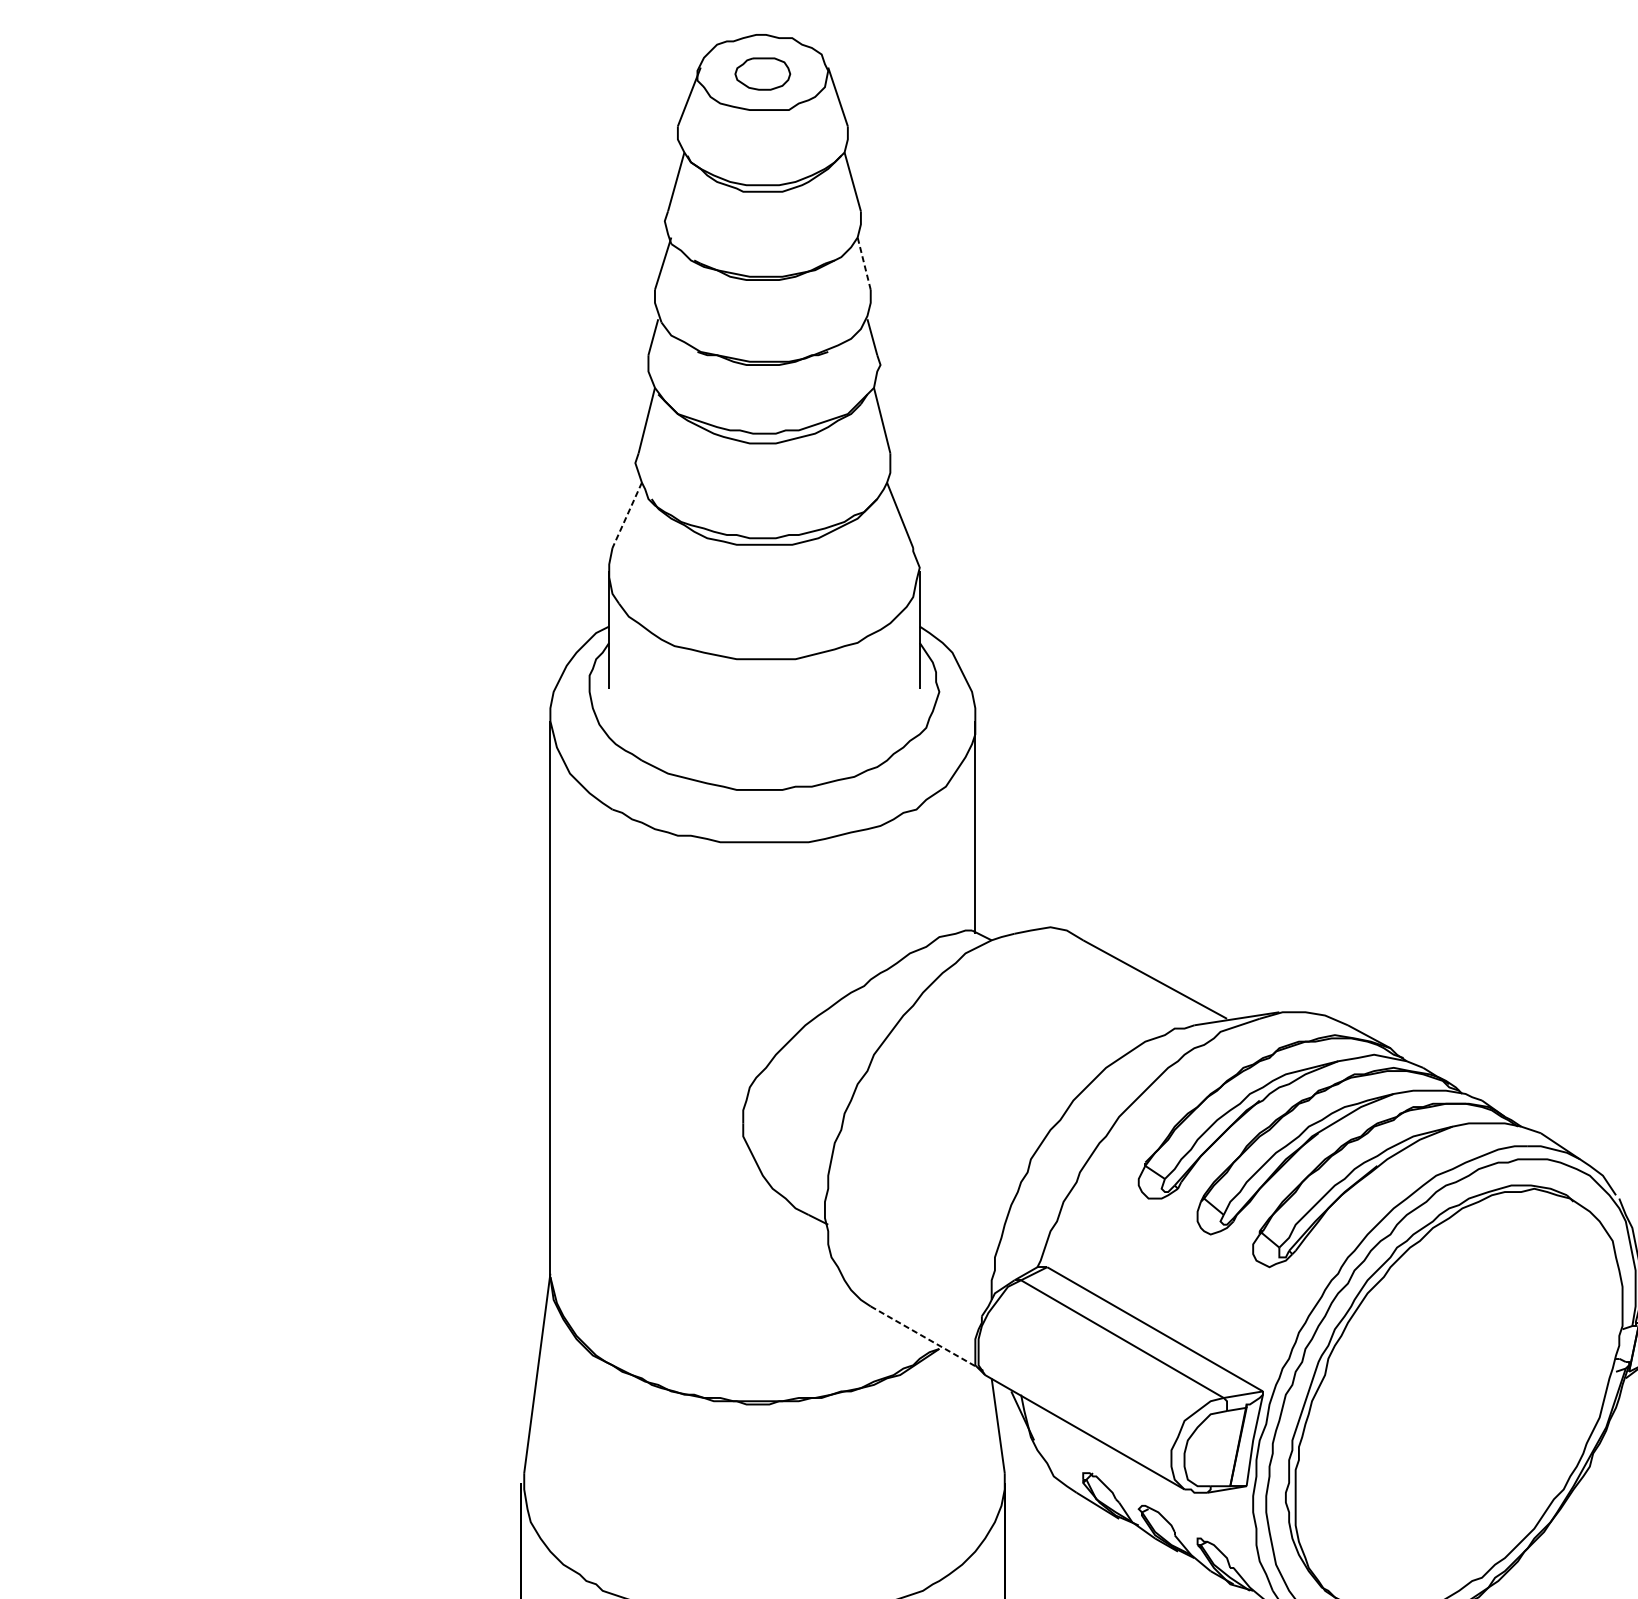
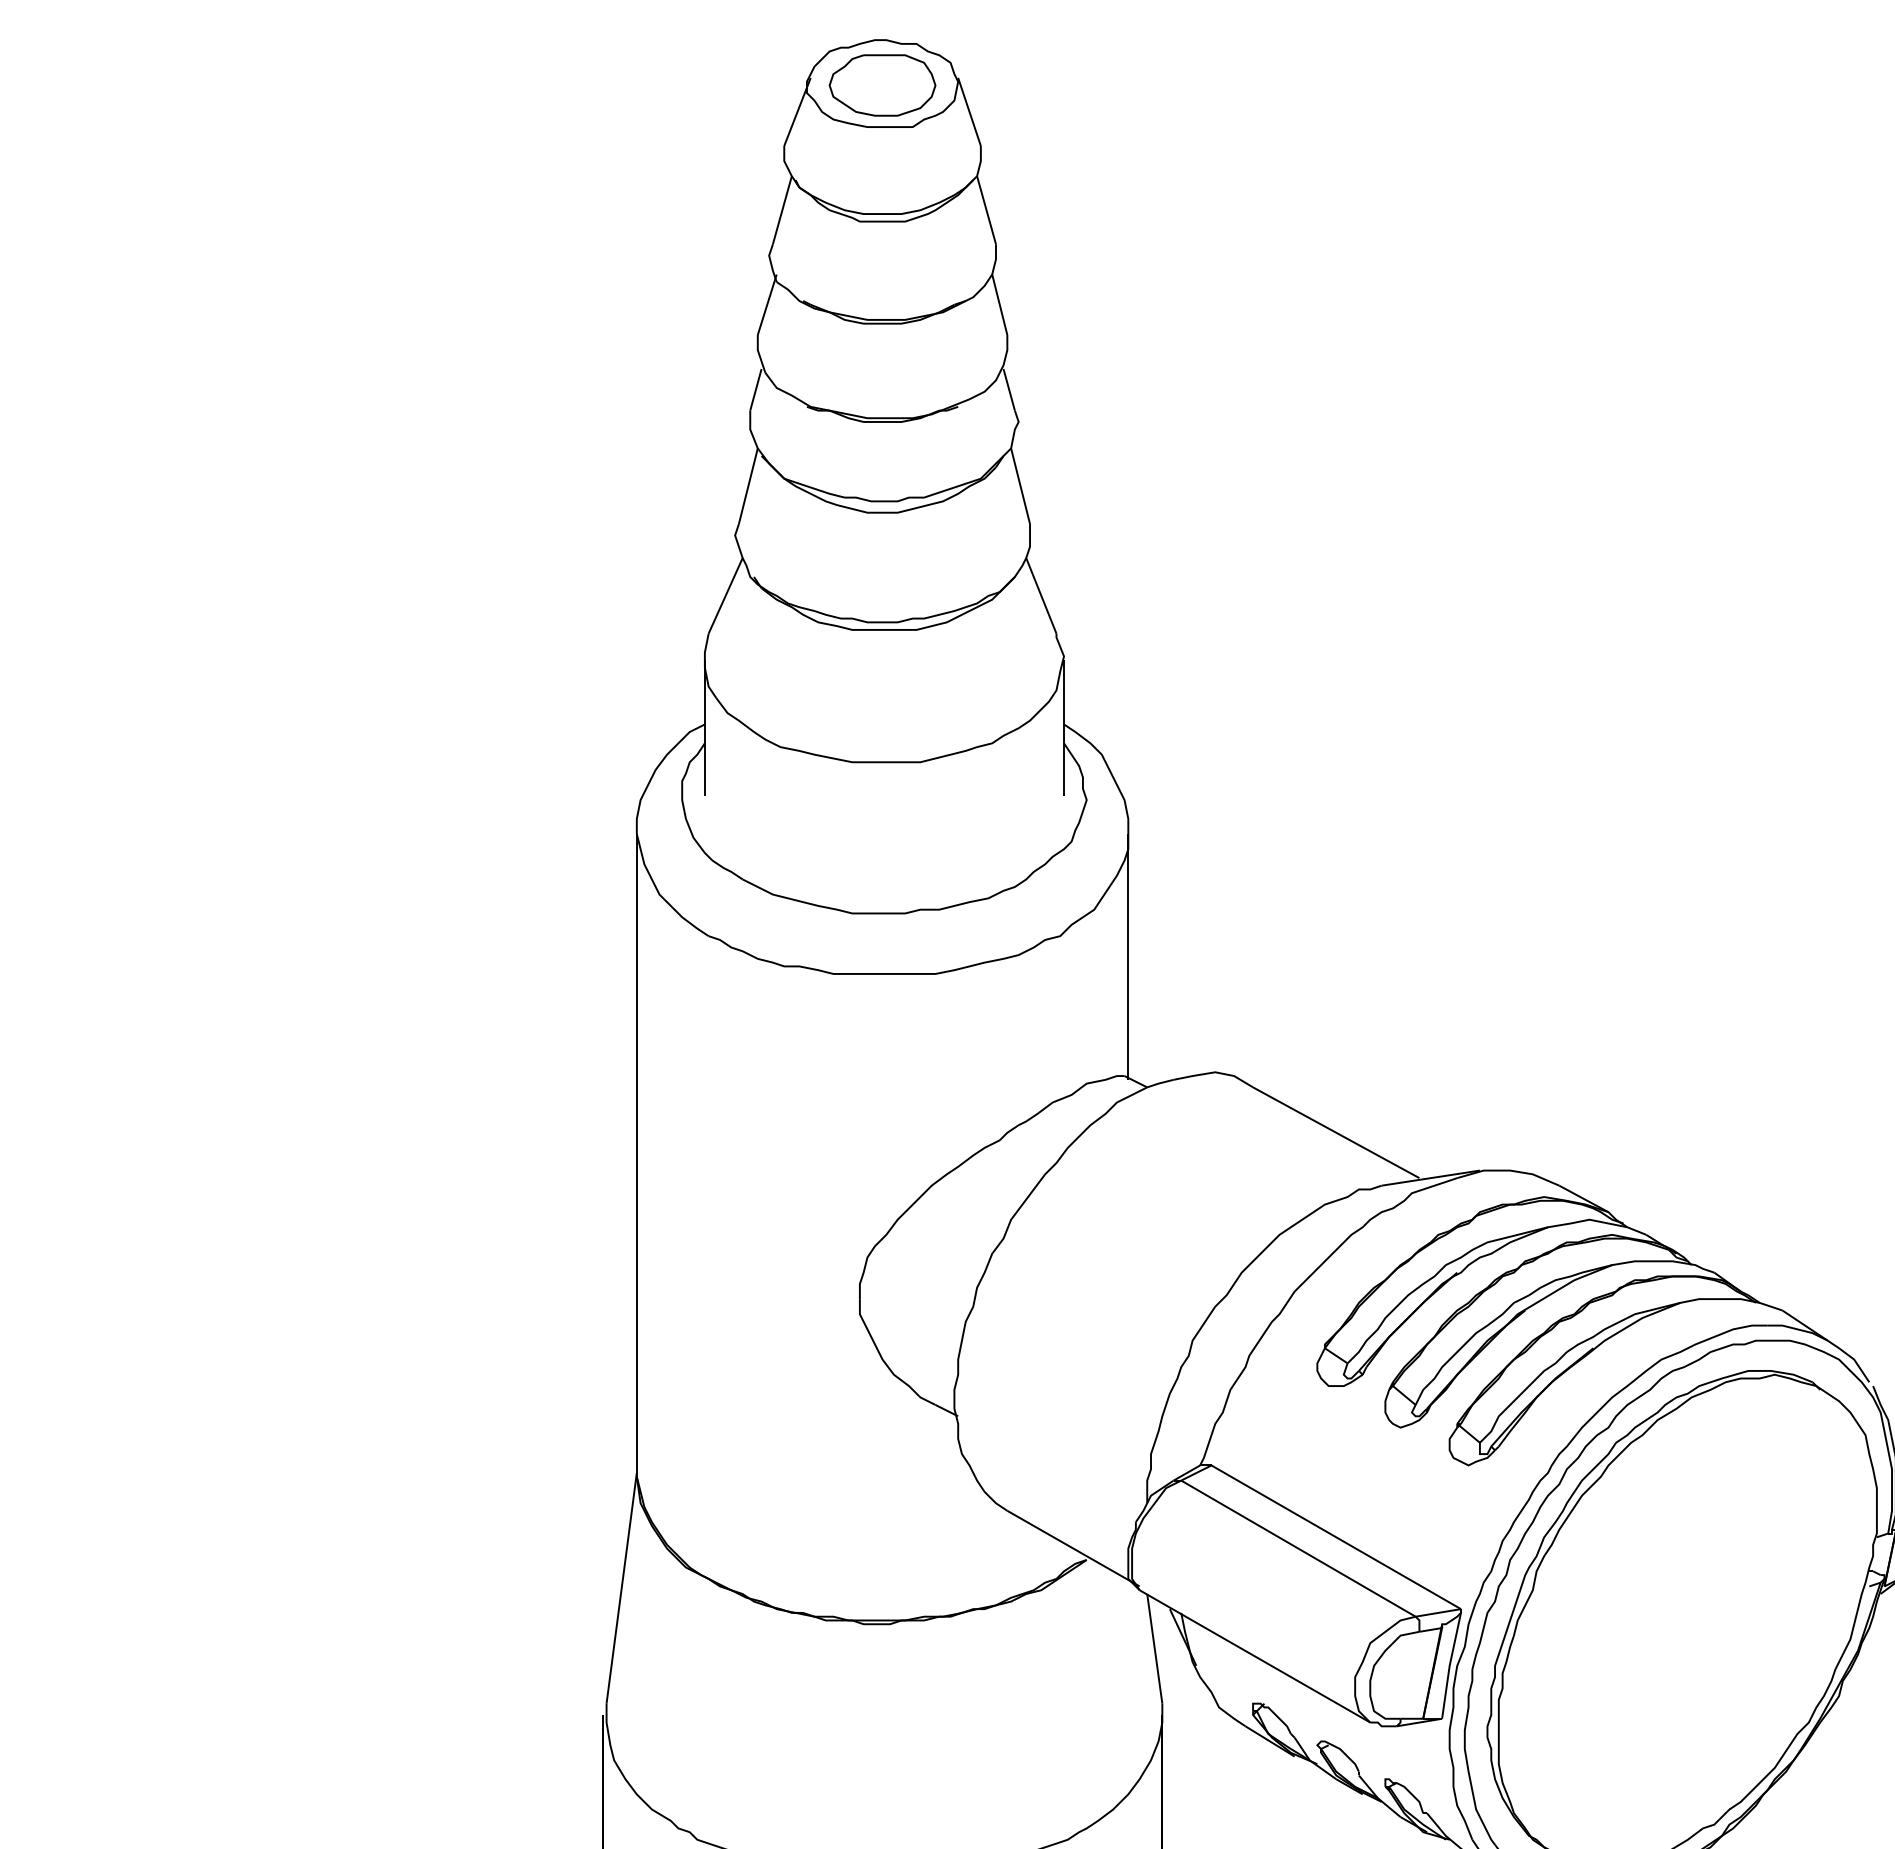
part: (762, 74) -> (882, 85), size x1.67
line: (863, 263) -> (999, 304), dashed -> solid
line: (627, 515) -> (725, 596), dashed -> solid
line: (927, 1339) -> (1073, 1548), dashed -> solid

